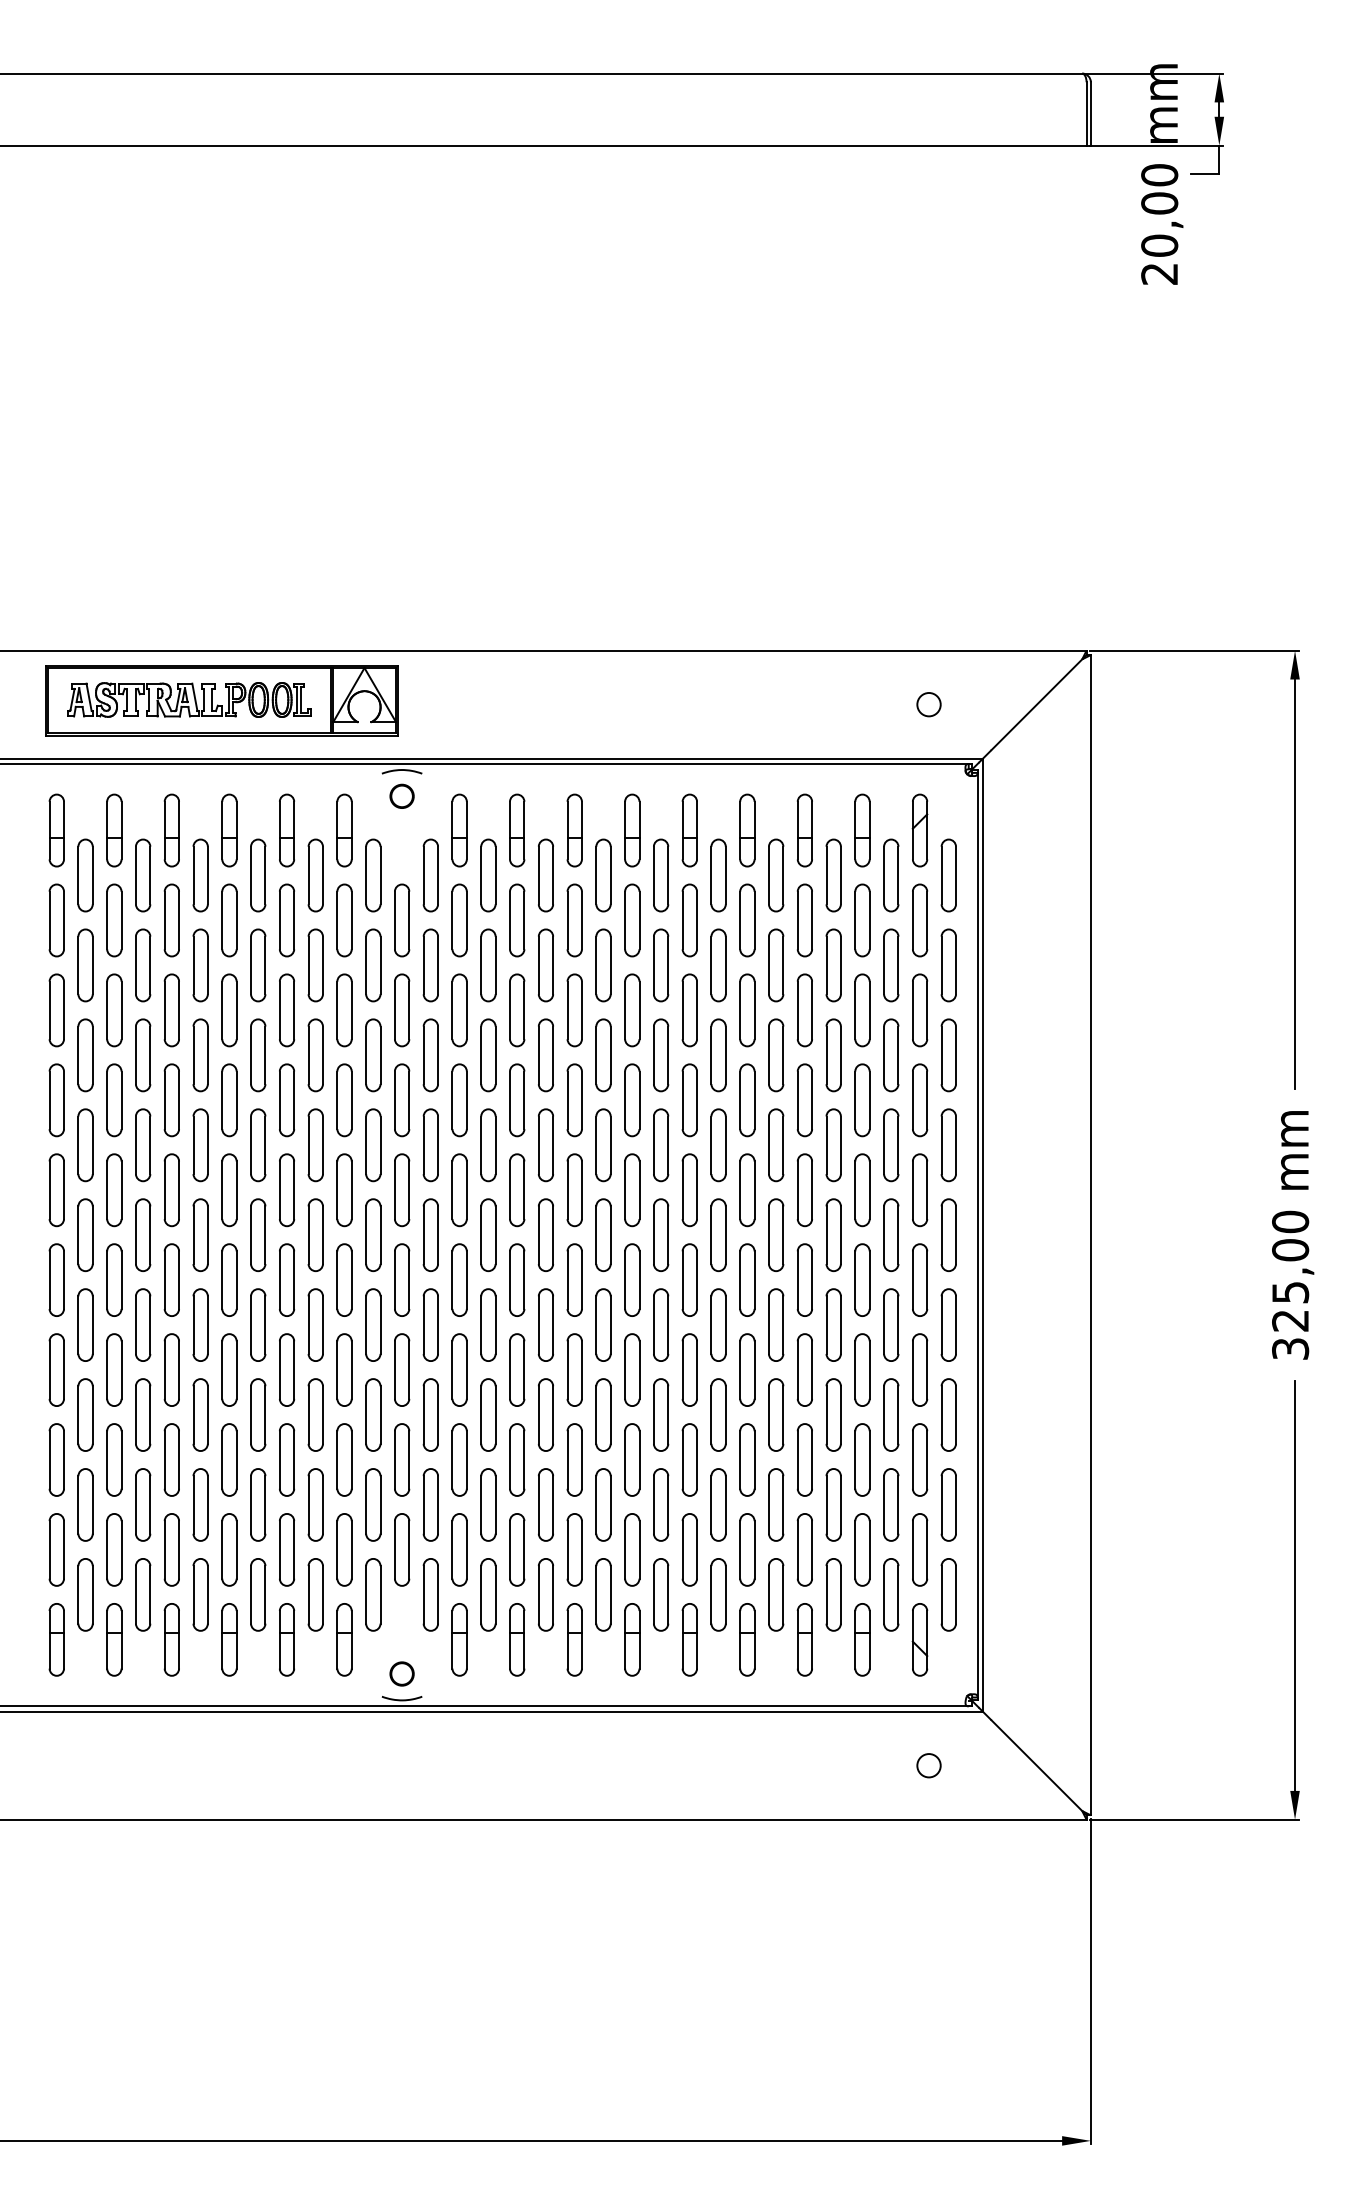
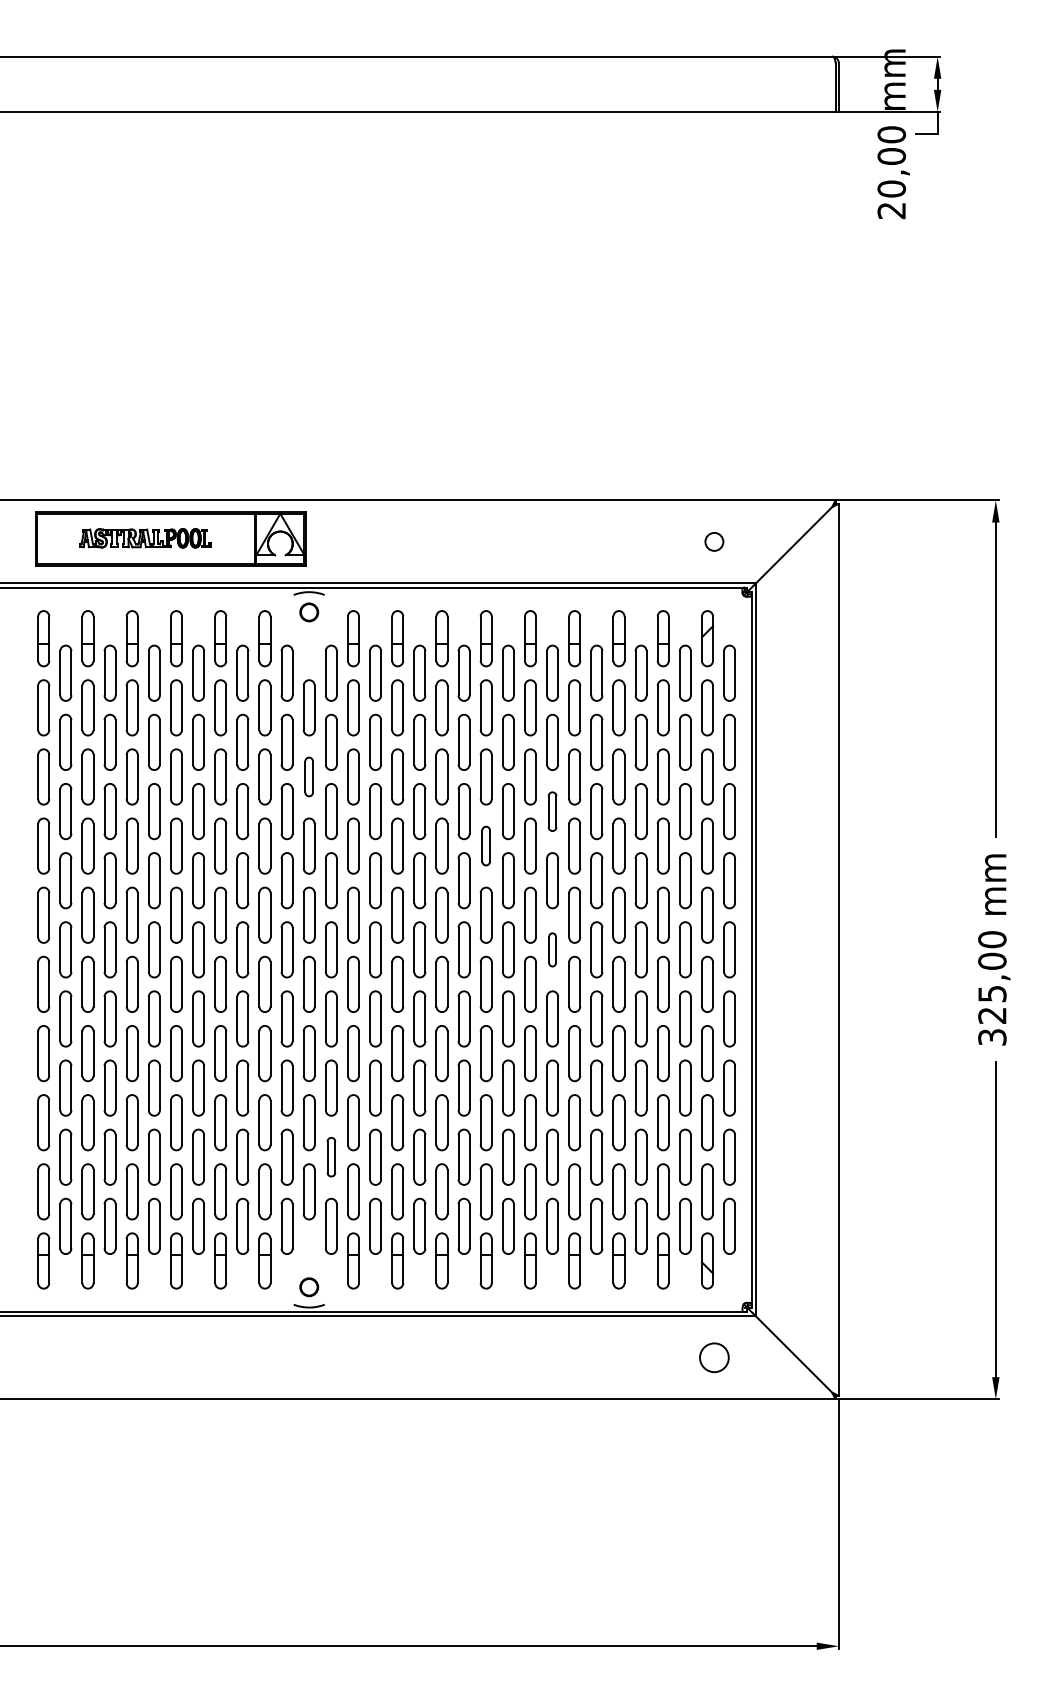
part: (189, 700) -> (145, 538), size x0.7
part: (401, 1009) -> (308, 776), size x0.7
part: (718, 1055) -> (552, 811), size x0.7
part: (631, 1099) -> (485, 845), size x0.7
part: (718, 1234) -> (552, 949), size x0.6
part: (431, 1503) -> (331, 1156), size x0.7
circle: (929, 1765) -> (714, 1357), size x1.6

